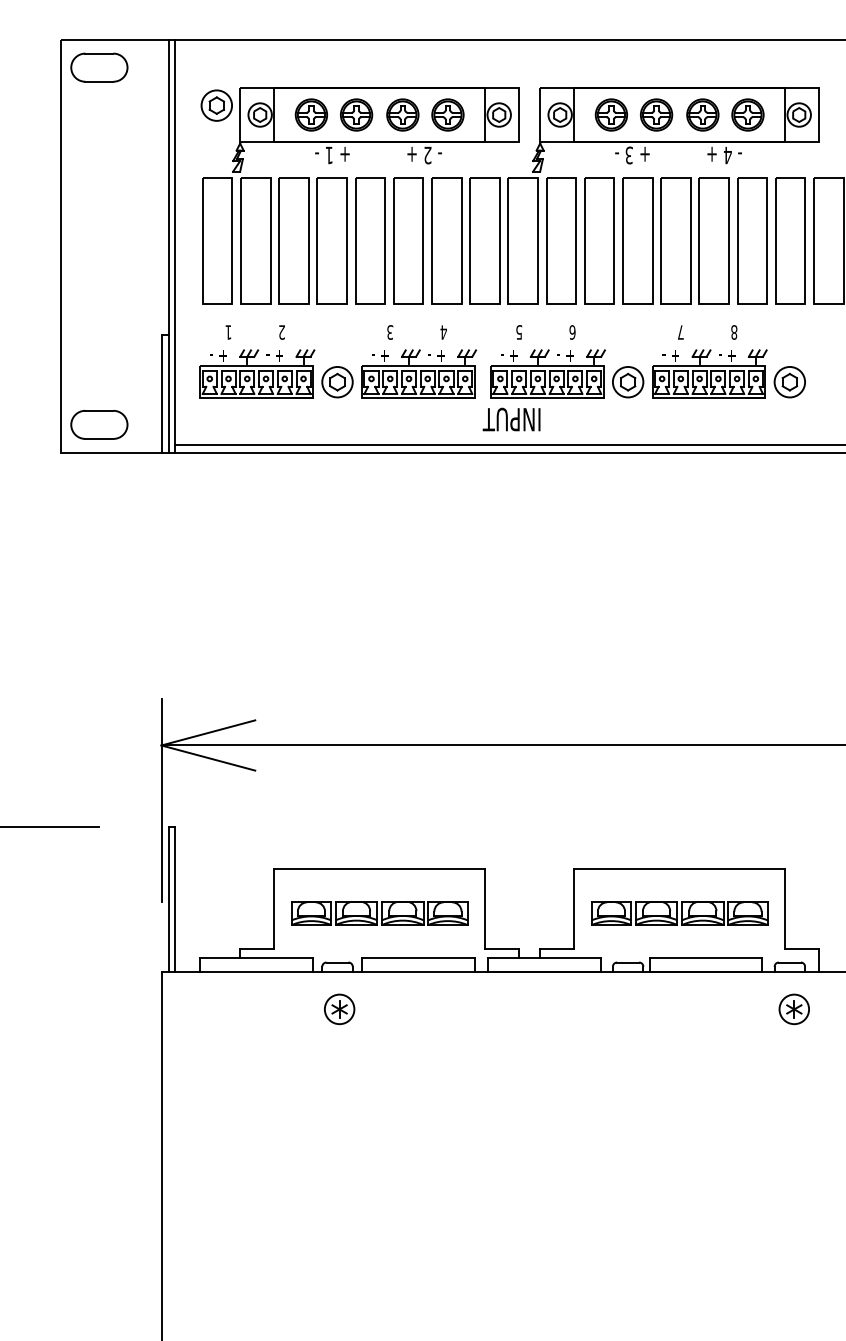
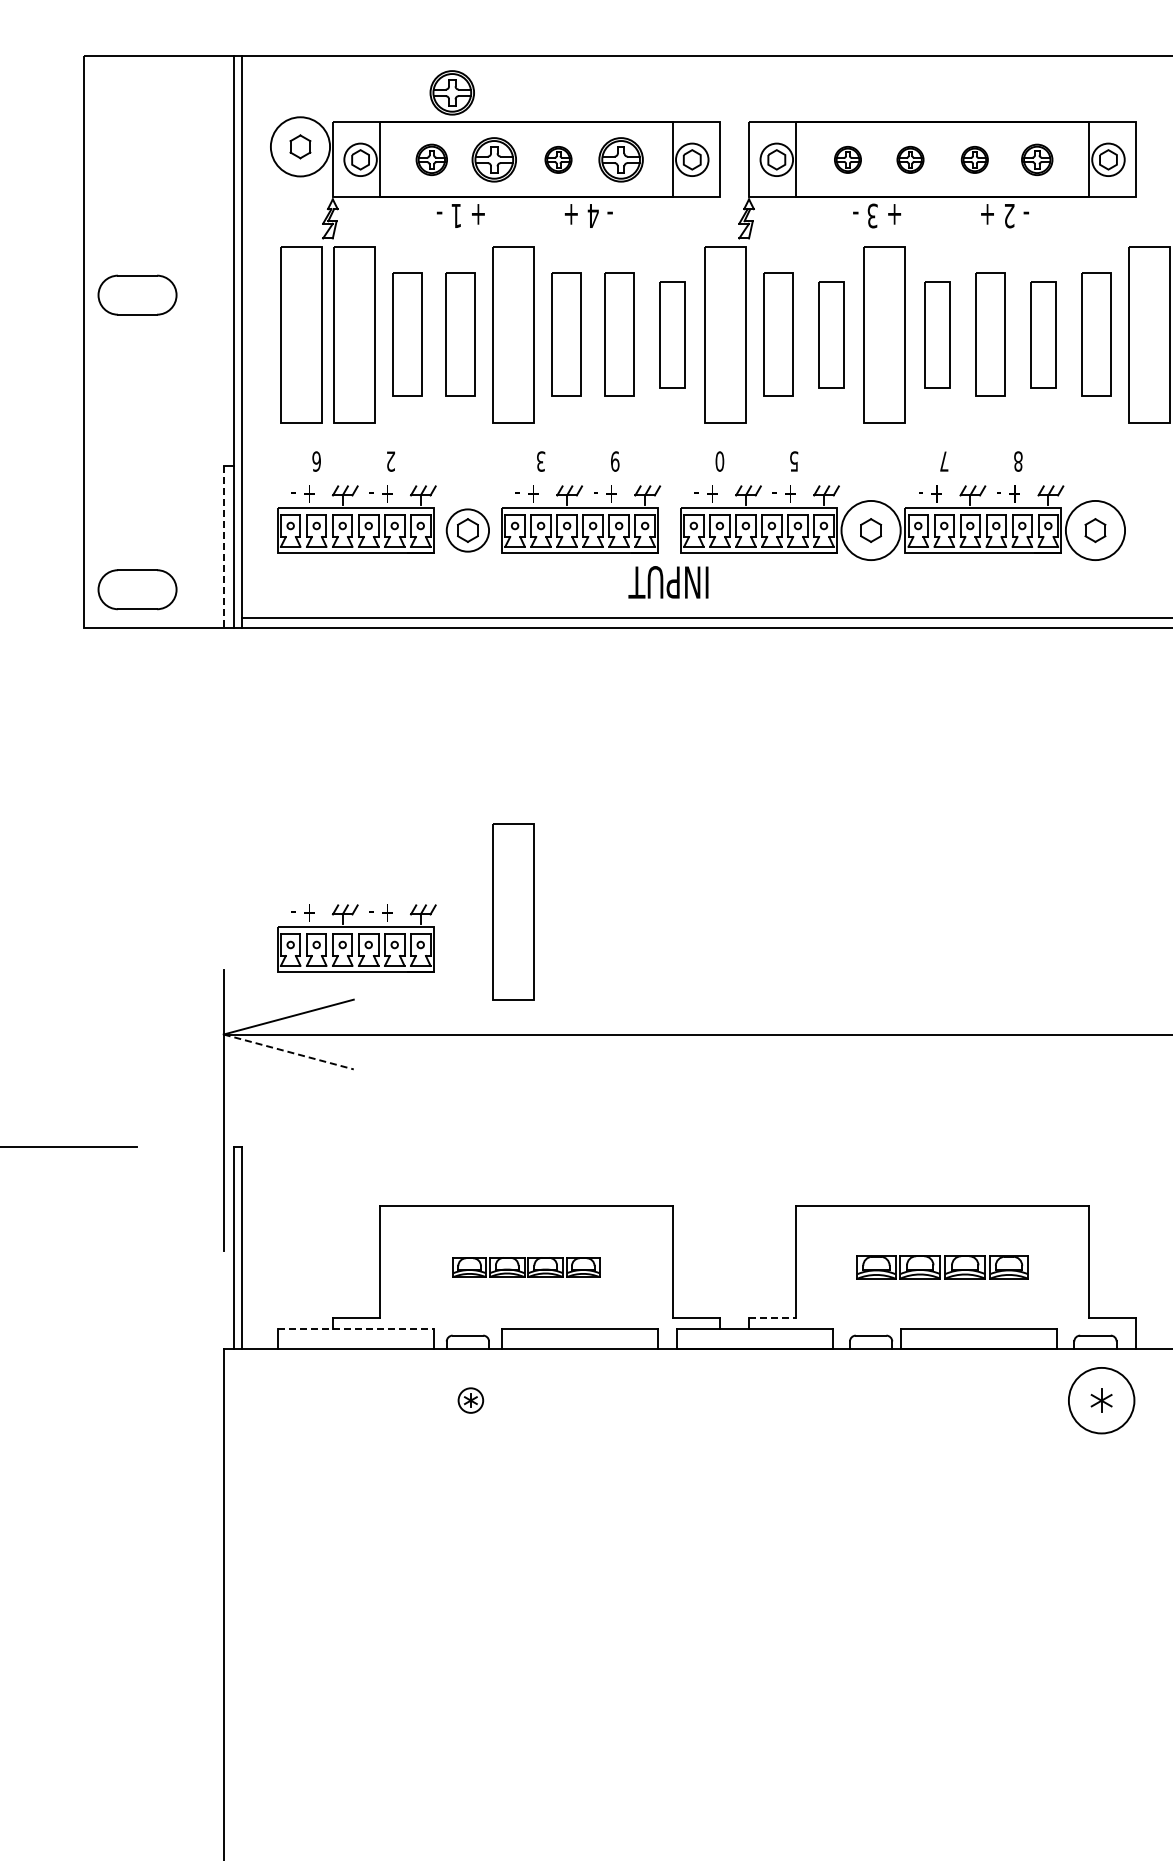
part: (325, 66) -> (451, 92), added
part: (99, 67) -> (137, 294), moved
circle: (216, 105) -> (300, 146), size x1.4
part: (311, 114) -> (431, 159), size x0.7
part: (402, 114) -> (558, 159), size x0.6
part: (611, 114) -> (847, 159), size x0.6
part: (656, 114) -> (910, 159), size x0.6
part: (702, 114) -> (974, 159), size x0.6
part: (747, 114) -> (1036, 159), size x0.7
text: (427, 155) -> (592, 216), 2 -> 4
text: (727, 155) -> (1009, 216), 4 -> 2
part: (293, 240) -> (407, 334), size x0.7
part: (332, 240) -> (460, 334), size x0.7
part: (408, 240) -> (566, 334), size x0.7
part: (446, 240) -> (619, 334), size x0.7
part: (484, 240) -> (672, 334), size x0.6
part: (561, 240) -> (778, 334), size x0.7
part: (599, 240) -> (831, 334), size x0.6
part: (676, 240) -> (937, 334), size x0.6
part: (714, 240) -> (990, 334), size x0.7
part: (752, 240) -> (1043, 334), size x0.6
part: (790, 240) -> (1096, 334), size x0.7
text: (228, 332) -> (316, 461), 1 -> 6
text: (443, 332) -> (614, 461), 4 -> 9
text: (518, 332) -> (719, 461), 5 -> 0
text: (572, 332) -> (793, 461), 6 -> 5
circle: (627, 382) -> (870, 530), size x1.4
circle: (789, 382) -> (1095, 530), size x1.4
line: (161, 394) -> (223, 547), solid -> dashed
text: (511, 419) -> (668, 582), moved
part: (370, 656) -> (513, 911), added
part: (257, 676) -> (356, 938), added
line: (208, 758) -> (289, 1052), solid -> dashed
part: (379, 913) -> (526, 1267), size x0.6
part: (679, 913) -> (942, 1267), size x0.7
line: (557, 949) -> (772, 1317), solid -> dashed
line: (257, 958) -> (356, 1329), solid -> dashed
part: (339, 1009) -> (470, 1400), size x0.6
circle: (794, 1009) -> (1101, 1400), size x1.6

